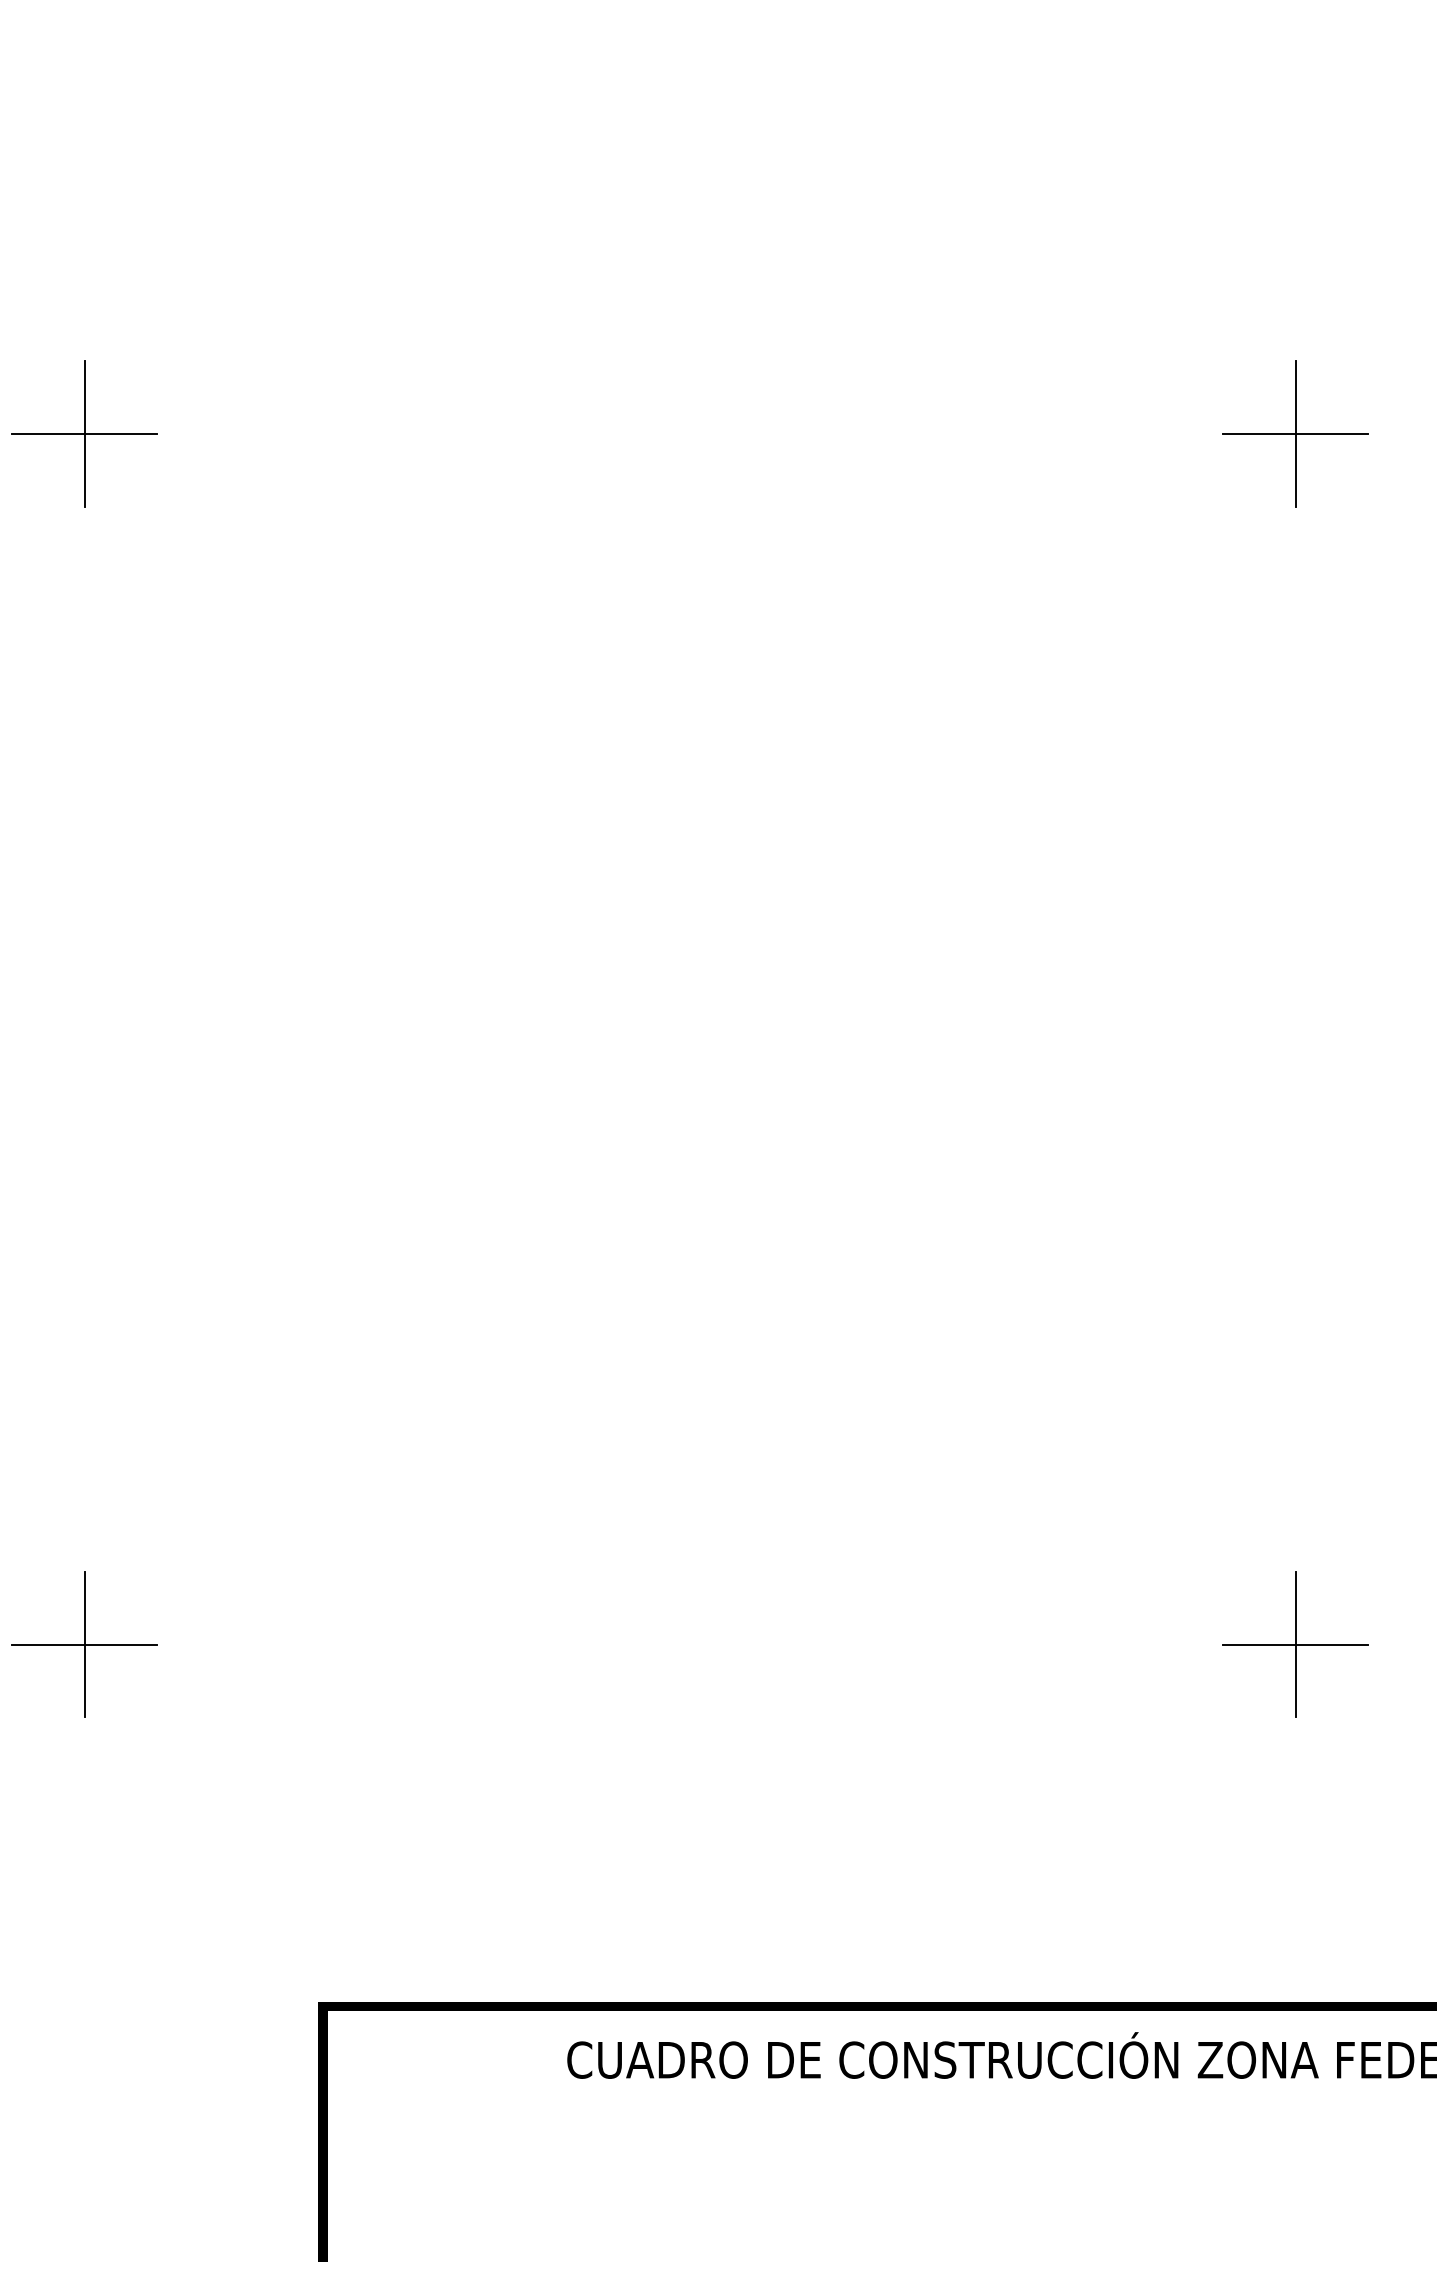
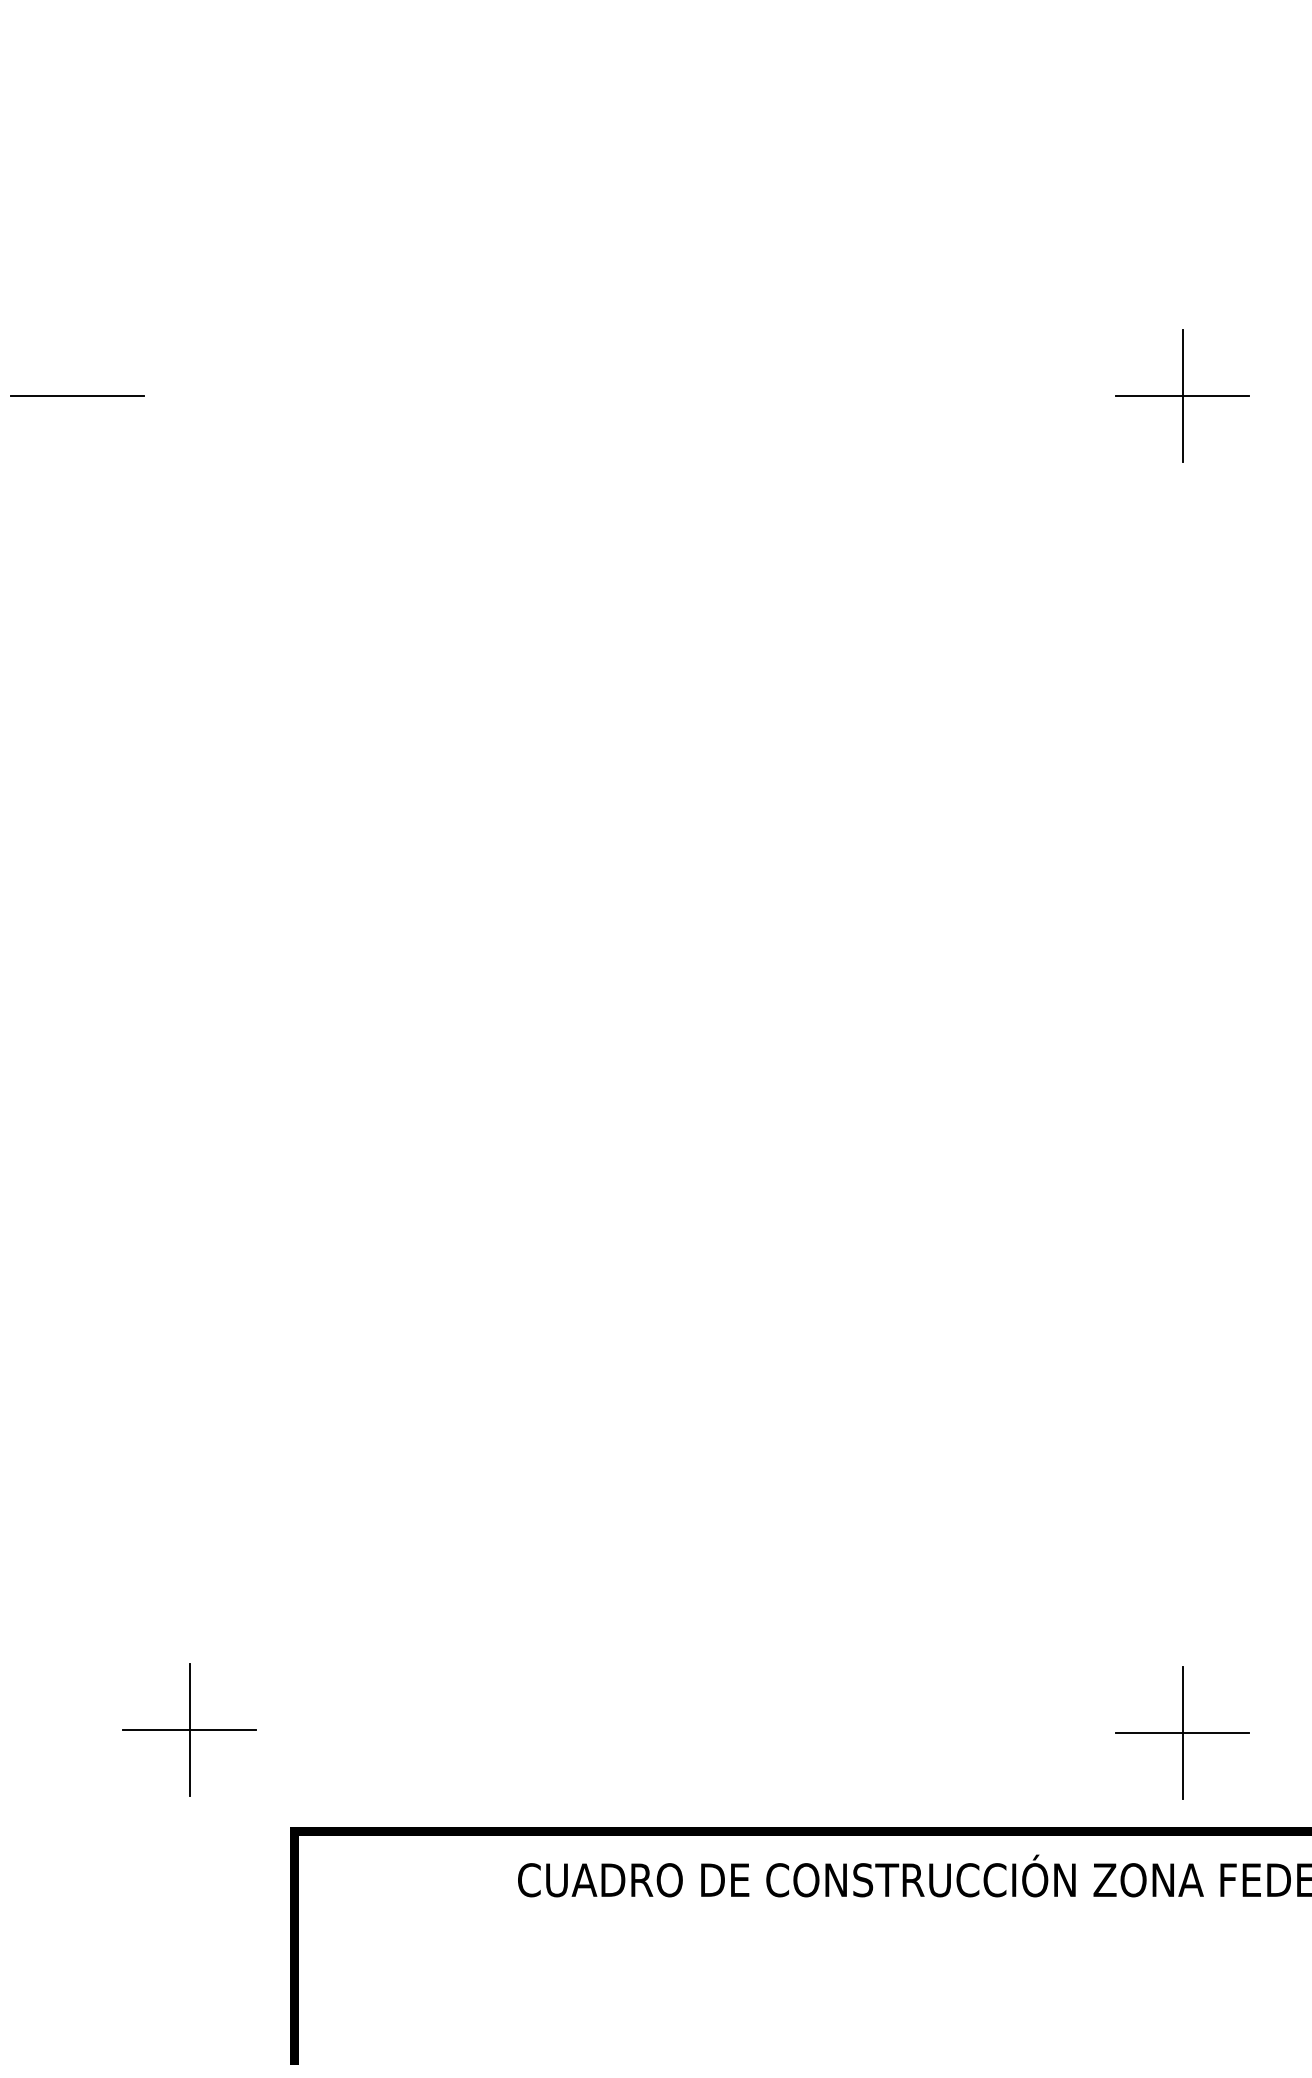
line: (84, 433) -> (77, 395), removed
part: (84, 1644) -> (189, 1729), moved
part: (1295, 1644) -> (1182, 1732), moved

